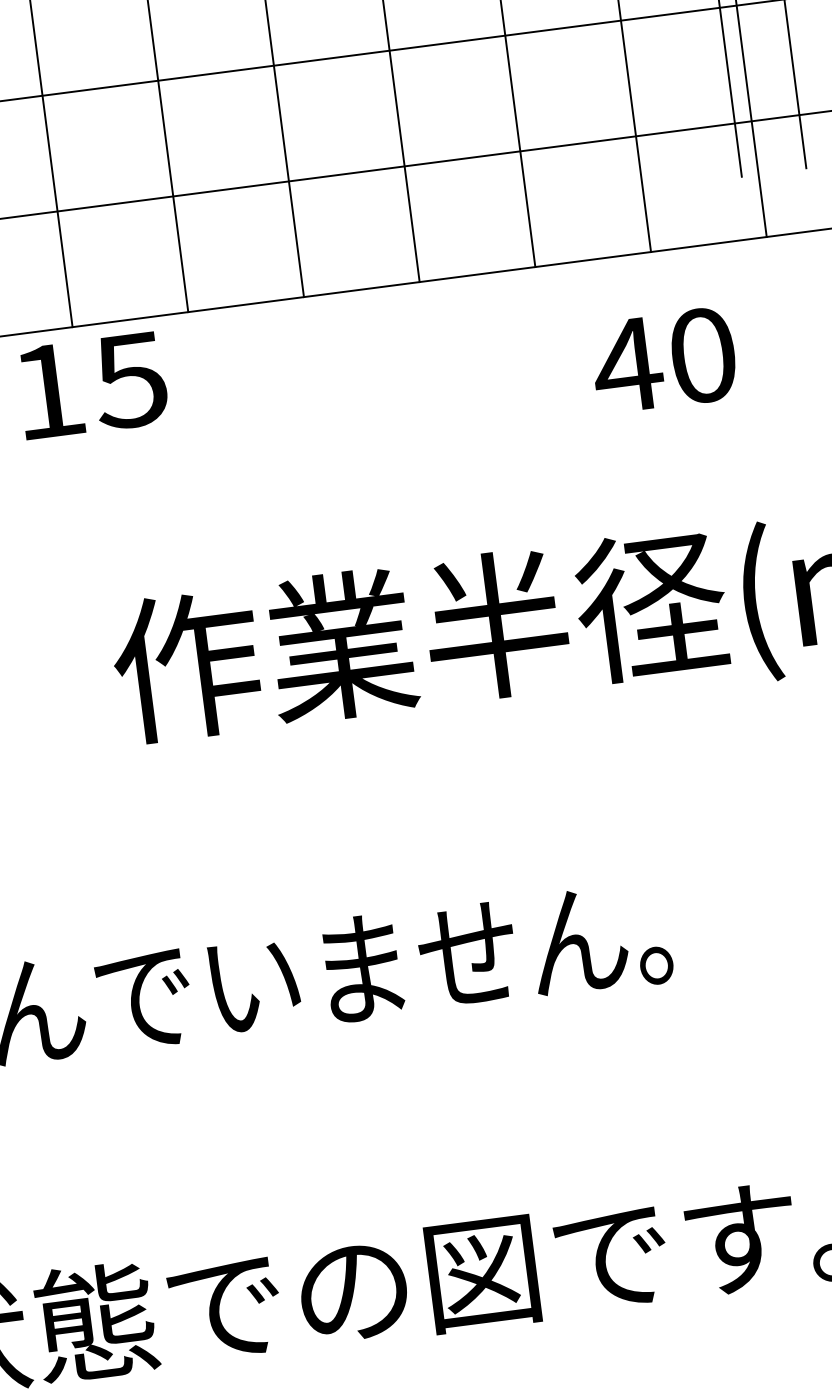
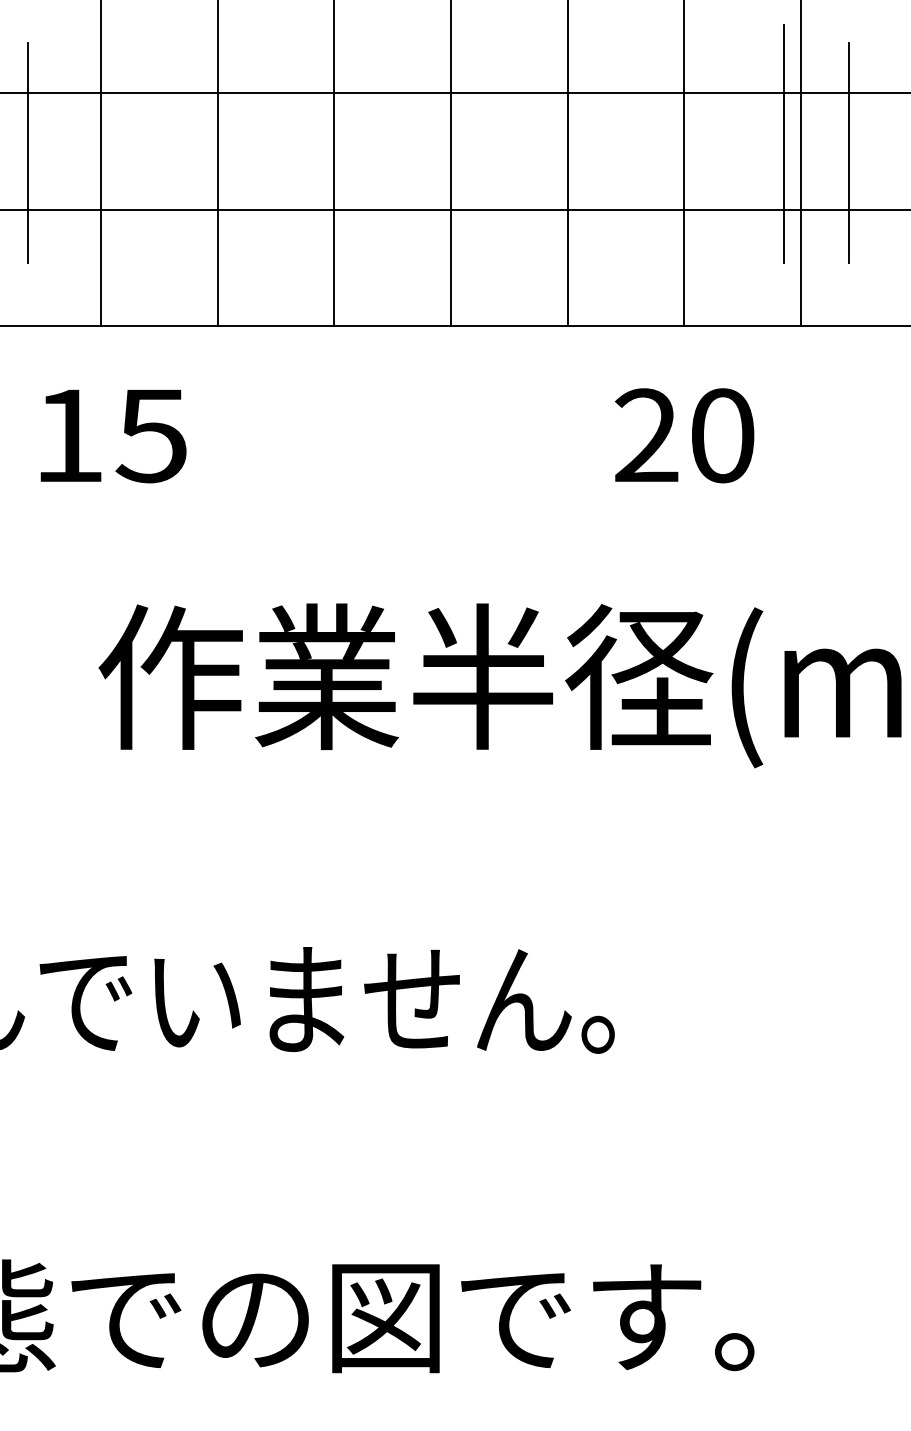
text: (627, 364) -> (646, 434), 40 -> 20
text: (92, 386) -> (113, 436), moved

